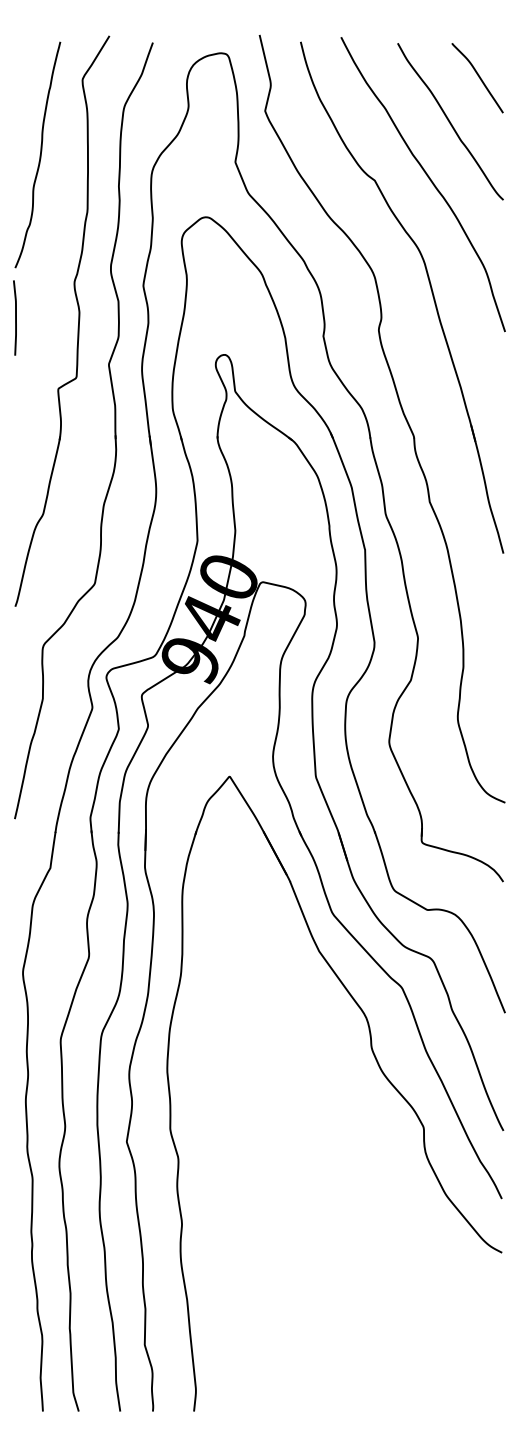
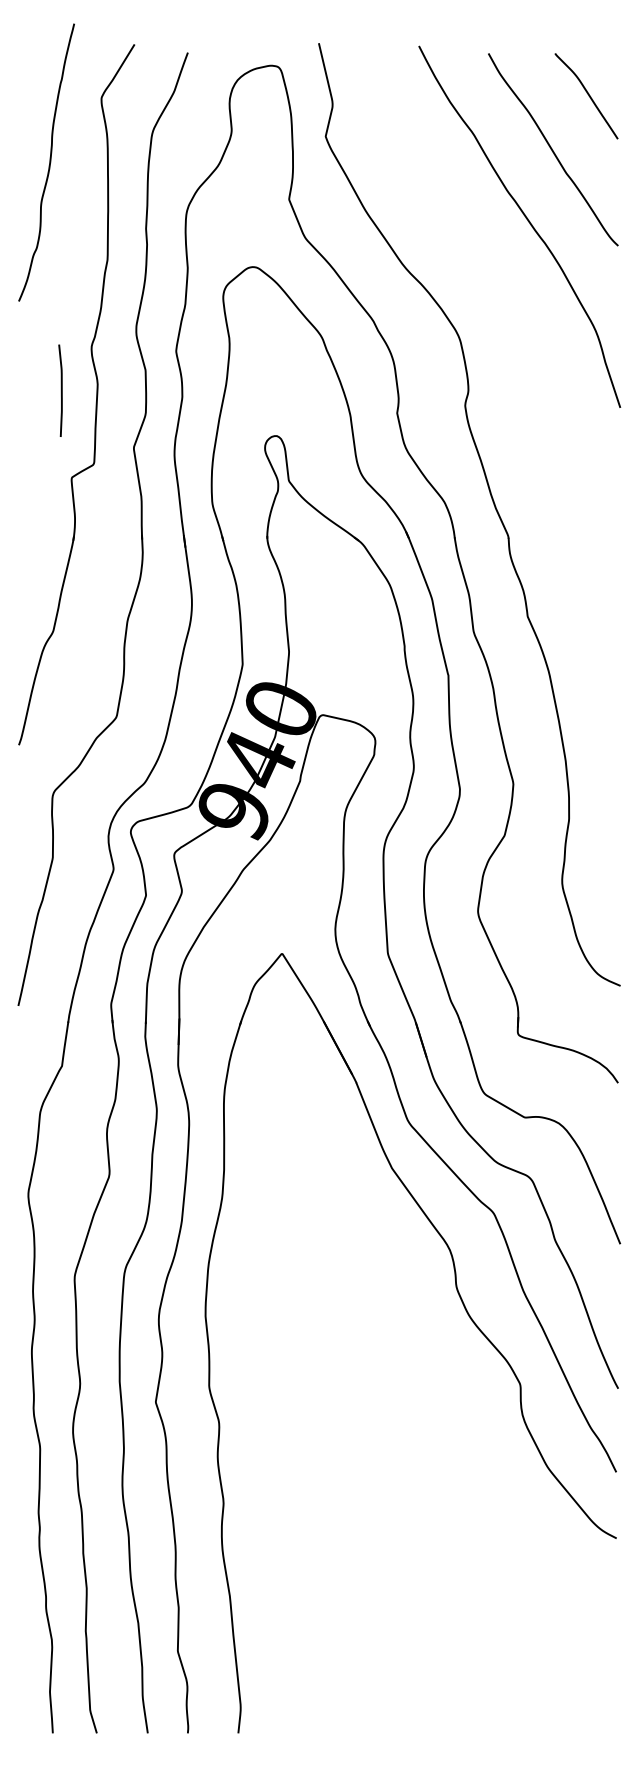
curve: (40, 154) -> (49, 162), moved
part: (431, 290) -> (529, 357), removed
curve: (14, 317) -> (60, 390), moved

